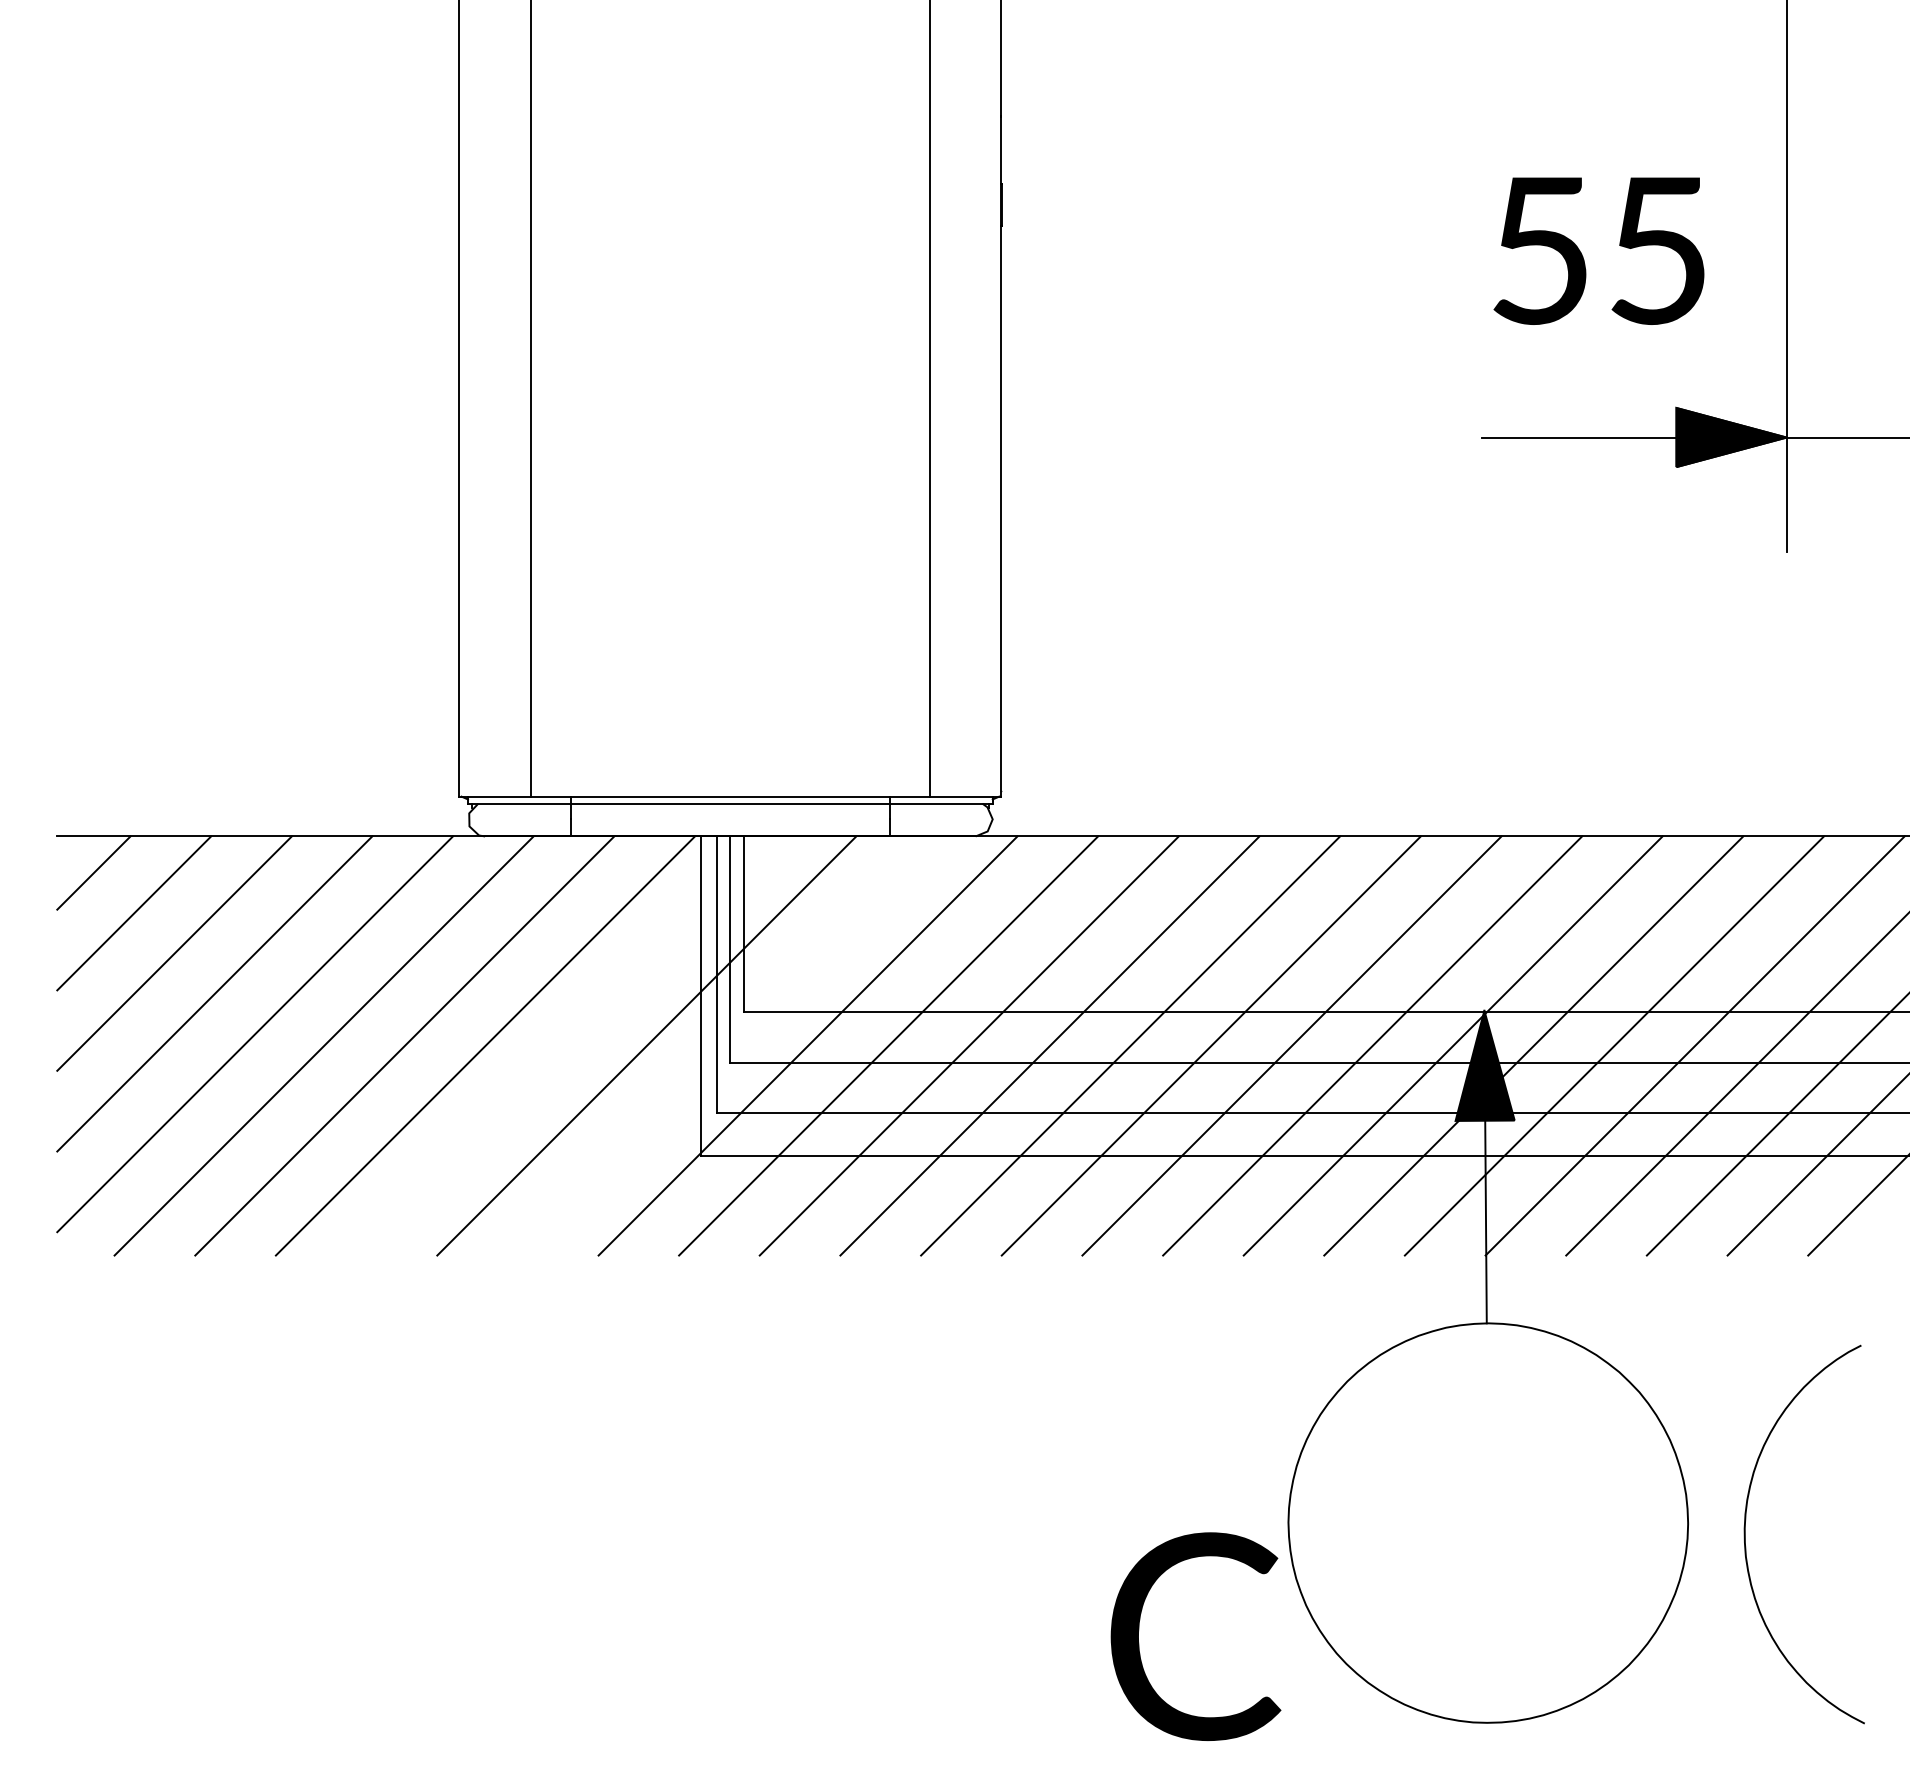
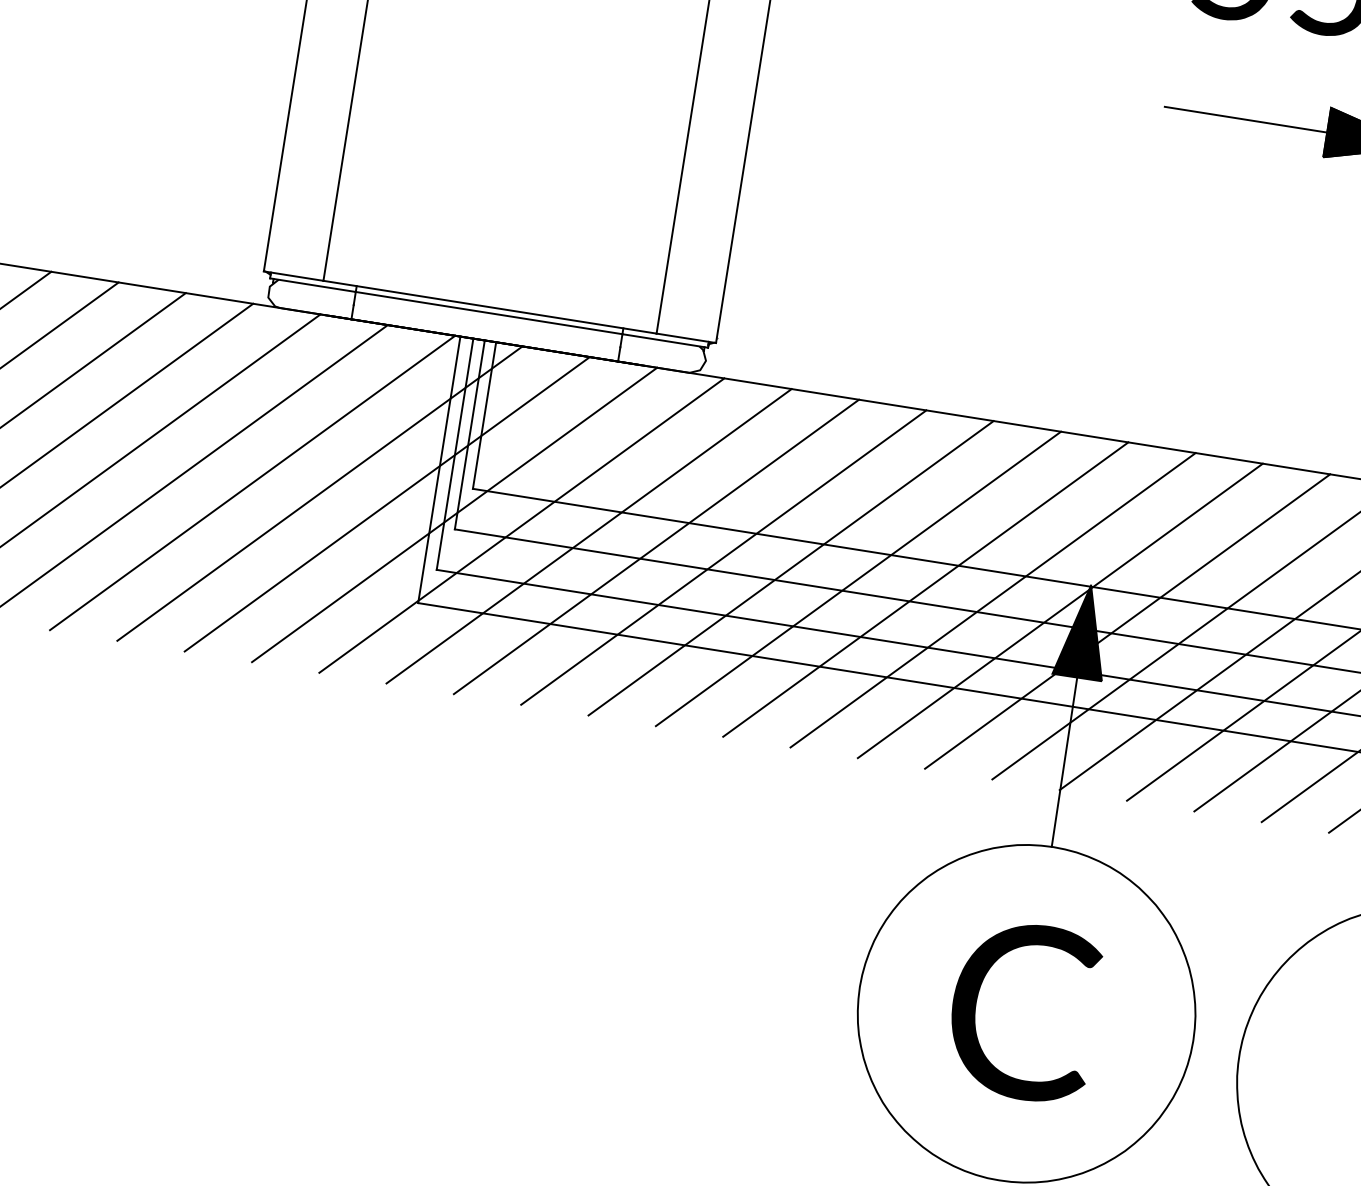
line: (565, 1045) -> (319, 493), added
line: (727, 1045) -> (454, 514), added
text: (1195, 1636) -> (1023, 1011), moved

